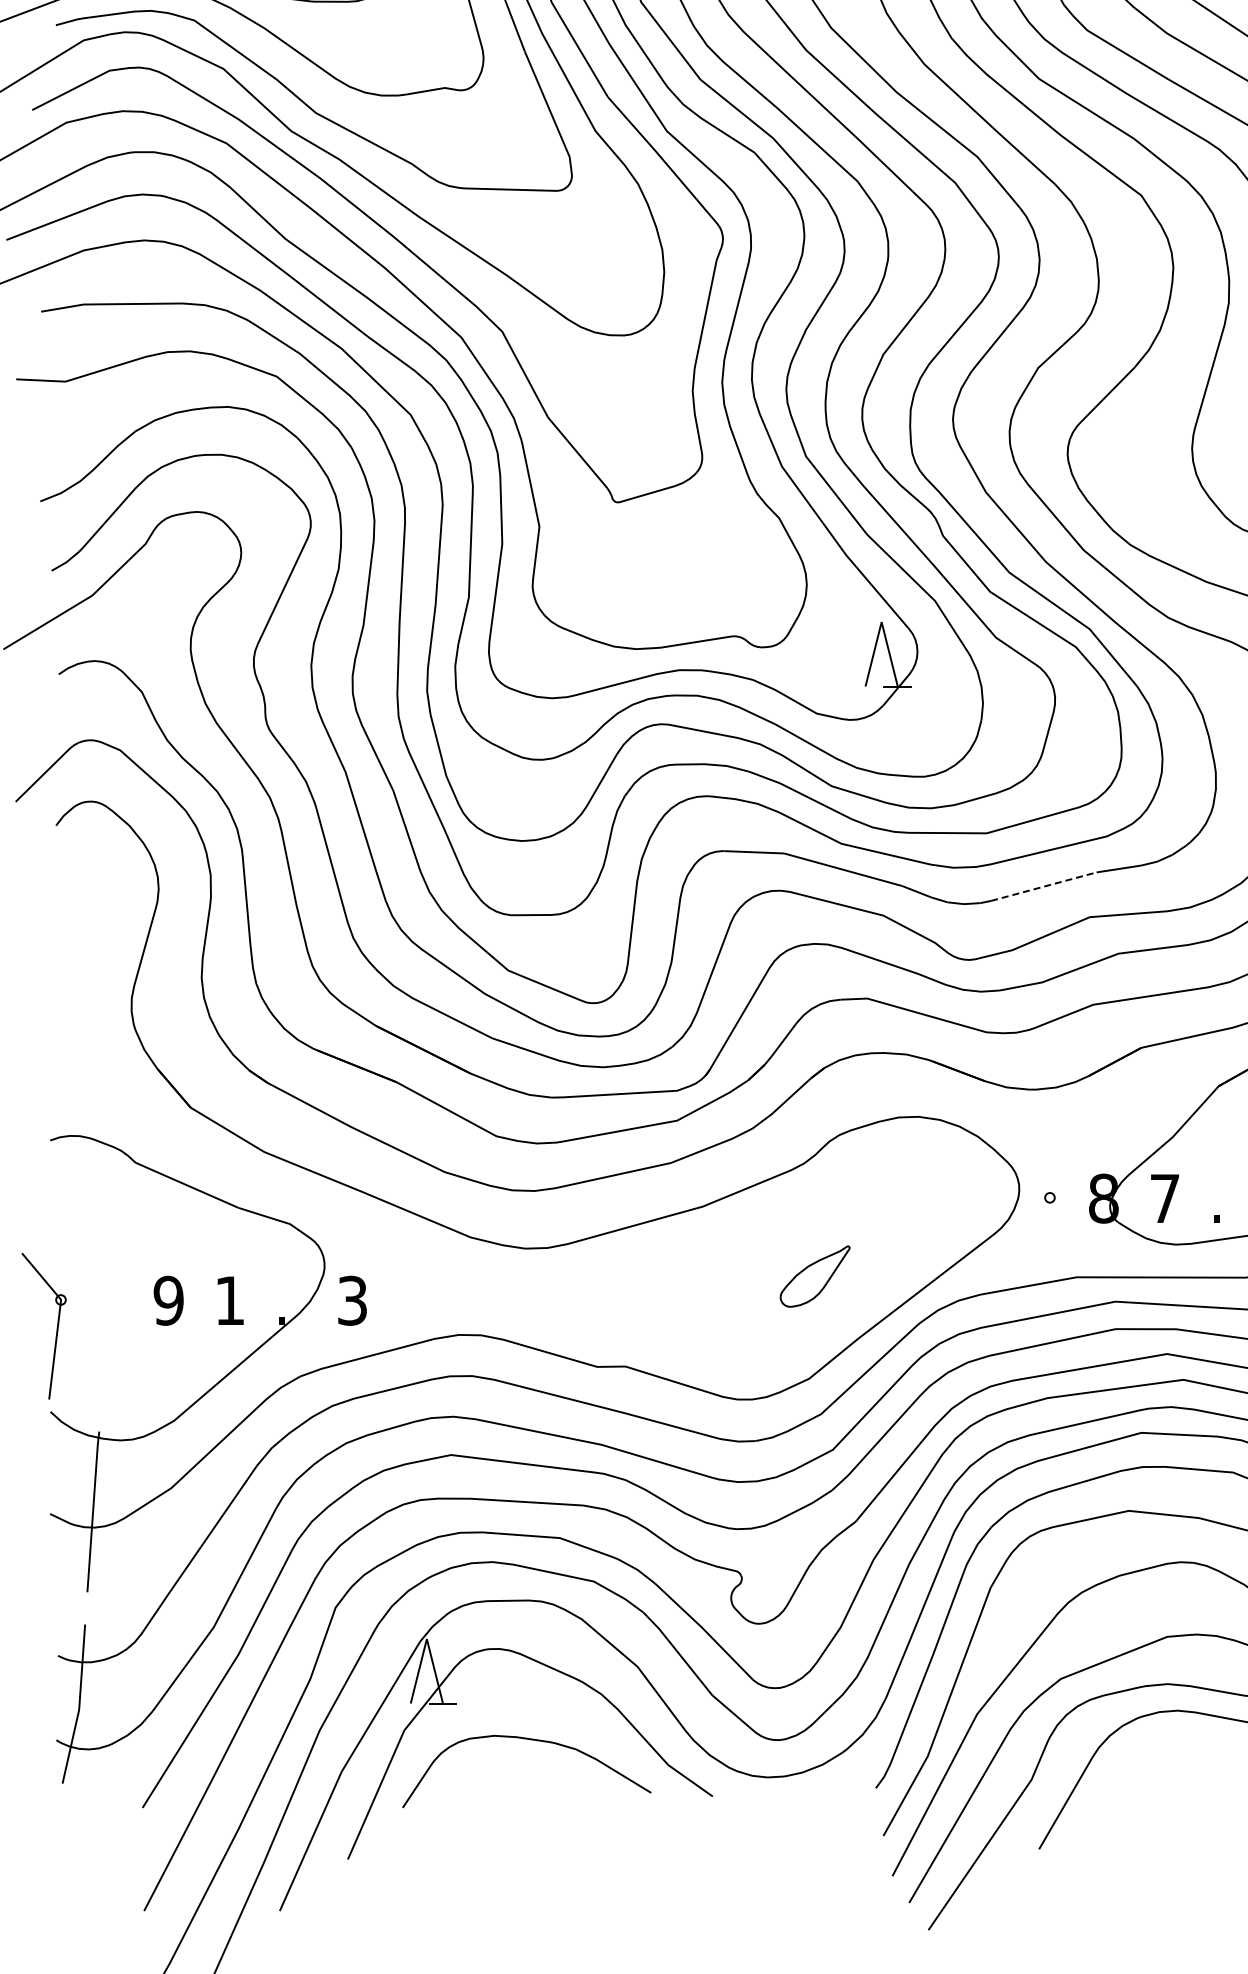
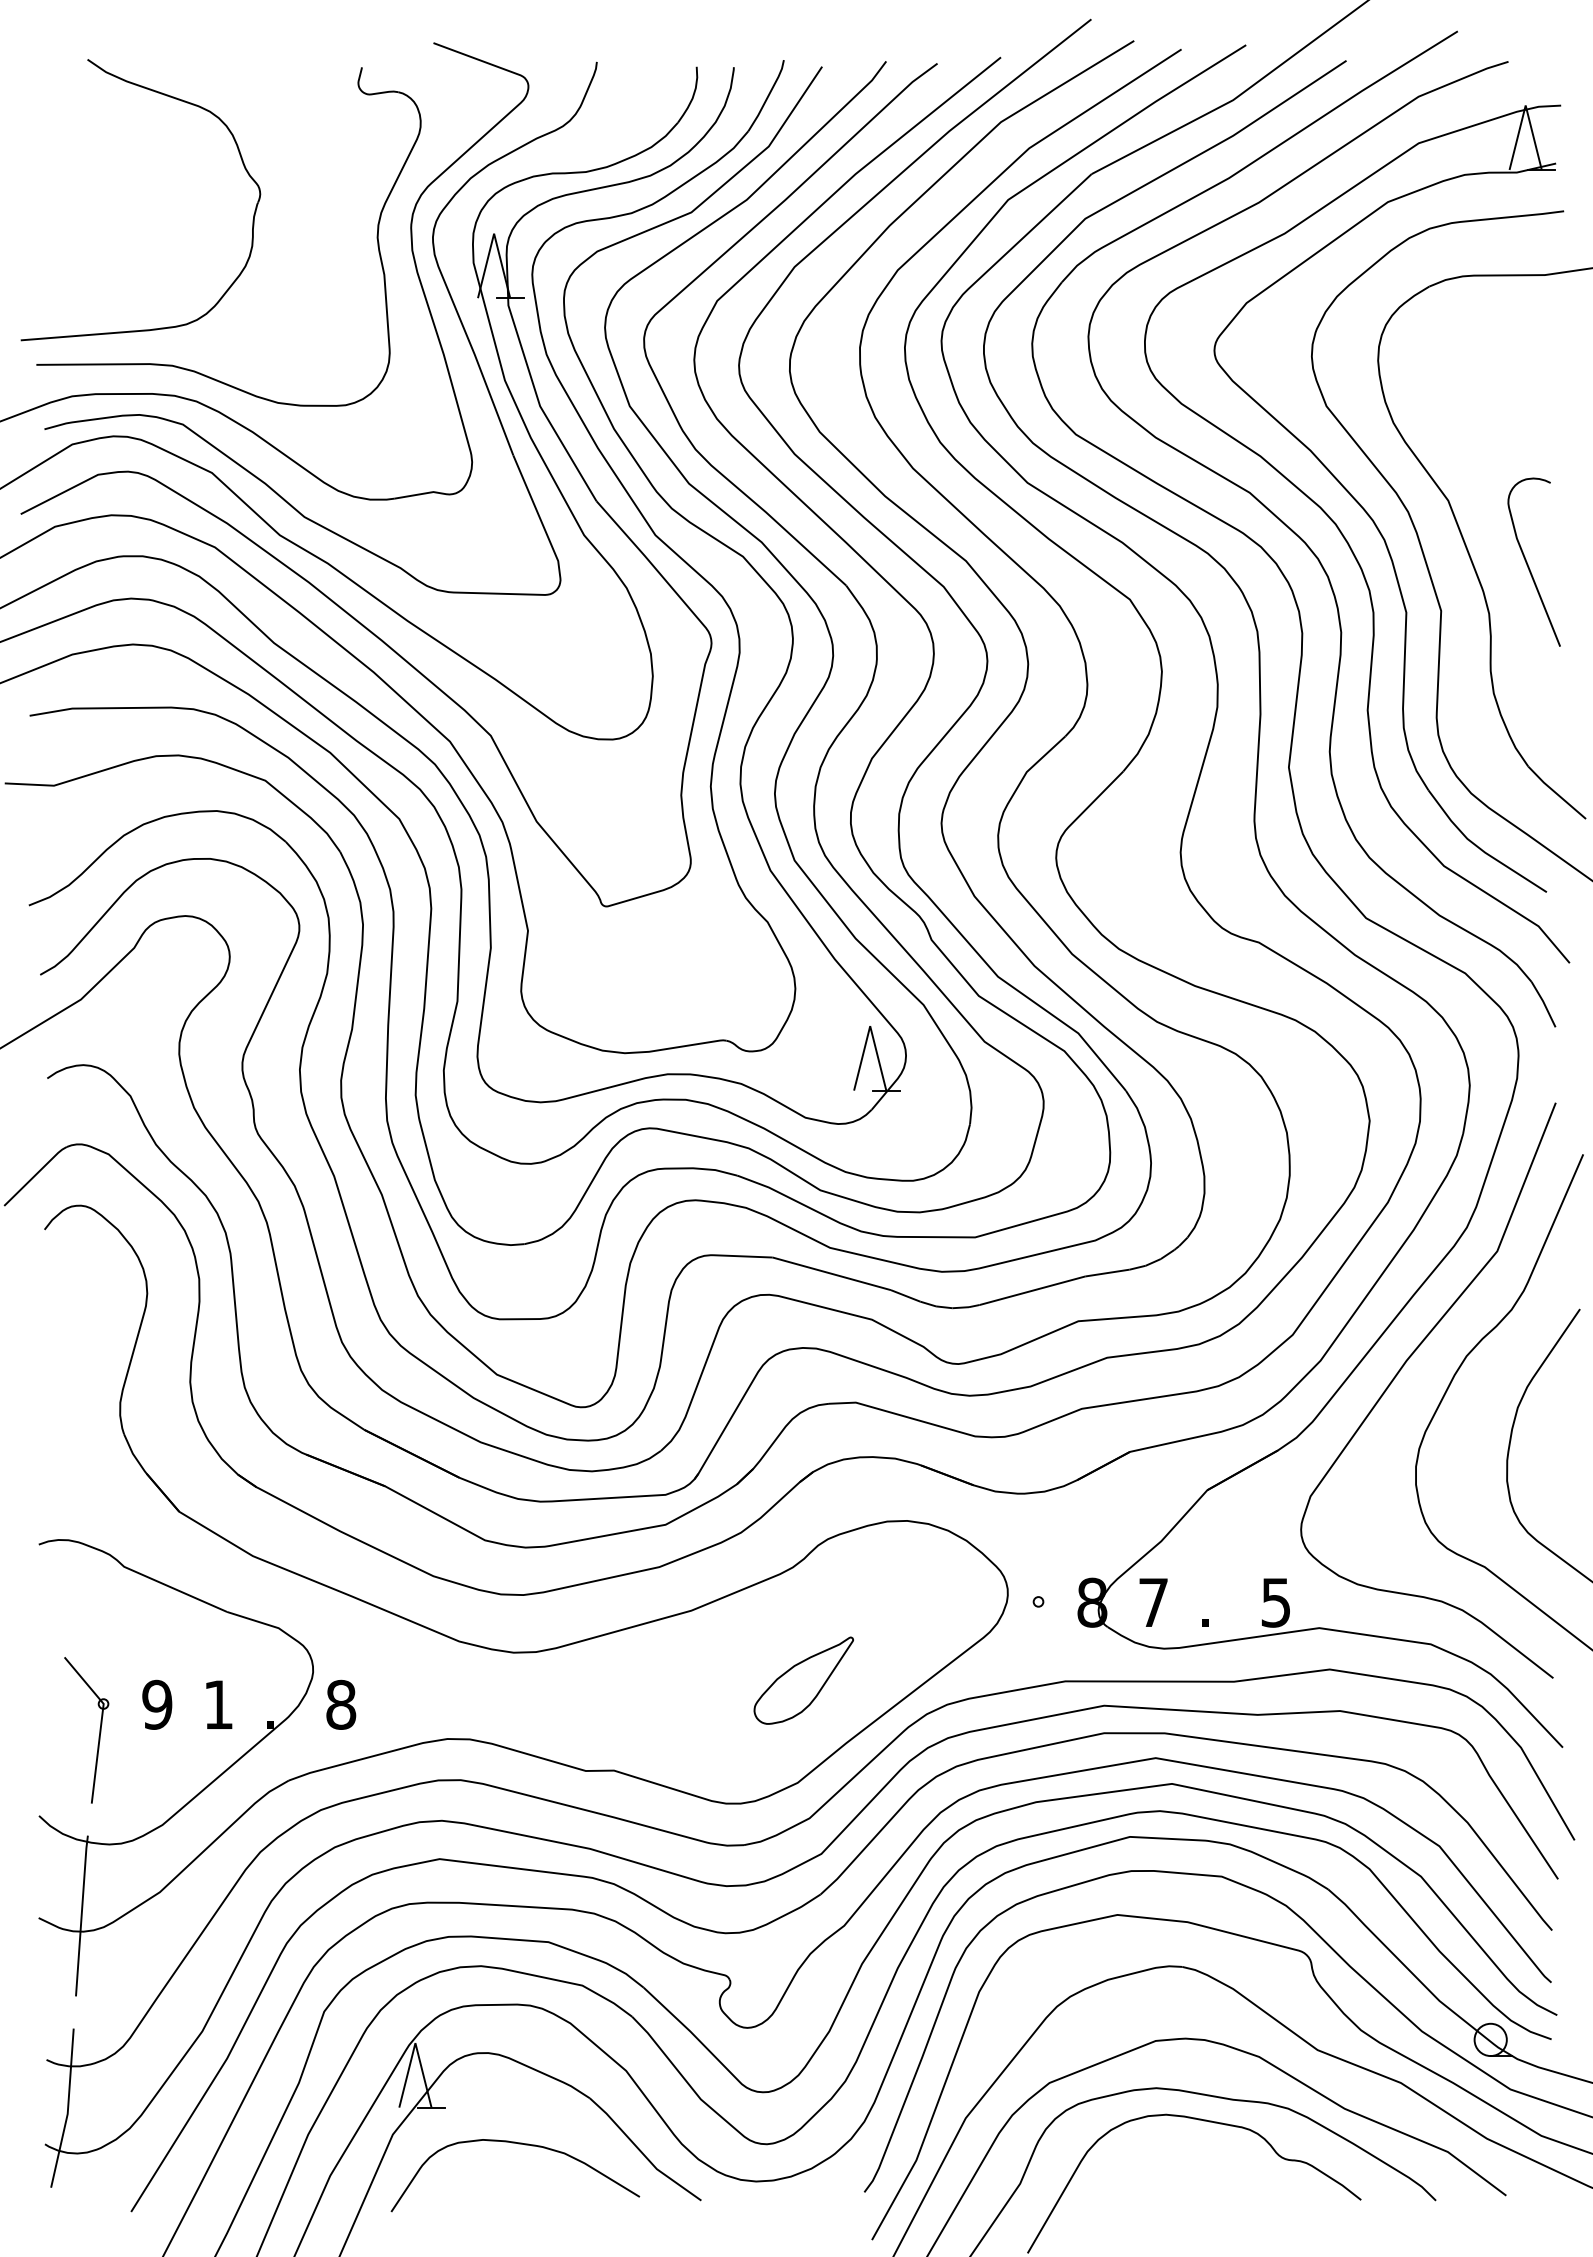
line: (1043, 886) -> (1032, 1290), dashed -> solid
part: (814, 1276) -> (803, 1680), size x1.43
text: (352, 1300) -> (341, 1704), 3 -> 8
part: (56, 1326) -> (99, 1730), moved

